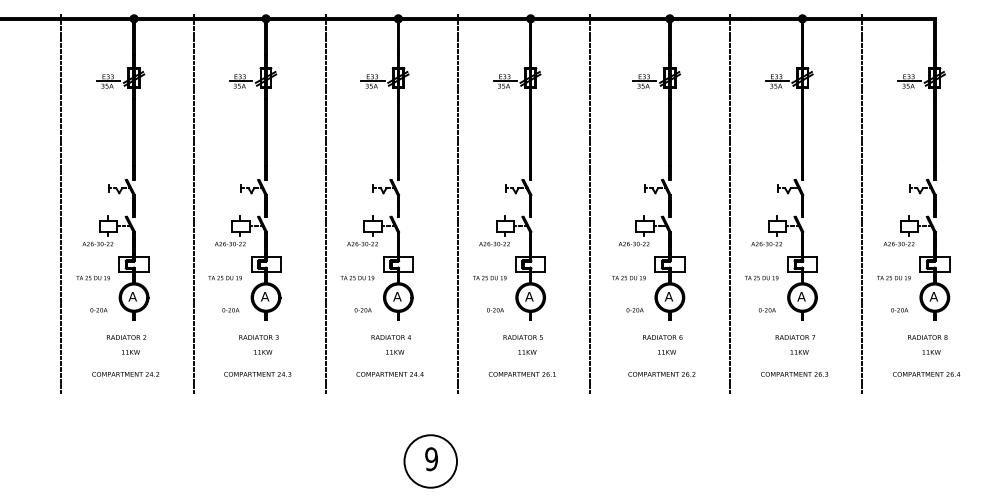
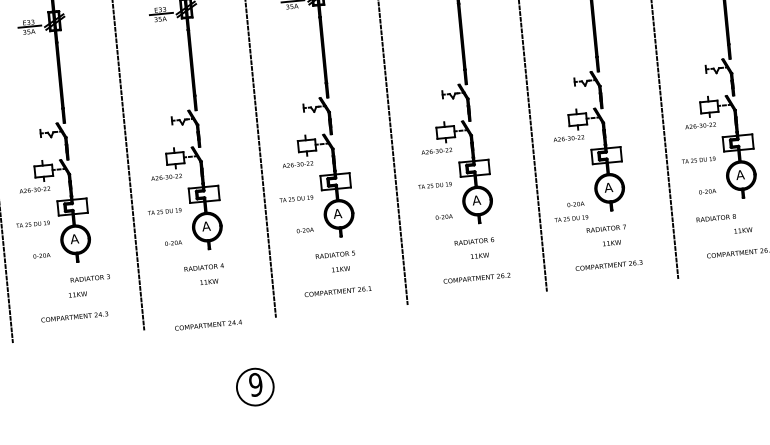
text: (761, 278) -> (571, 219), moved
text: (258, 337) -> (89, 278), moved
text: (927, 337) -> (715, 218), moved
text: (389, 374) -> (207, 325), moved
circle: (430, 461) -> (255, 387), size x0.7

